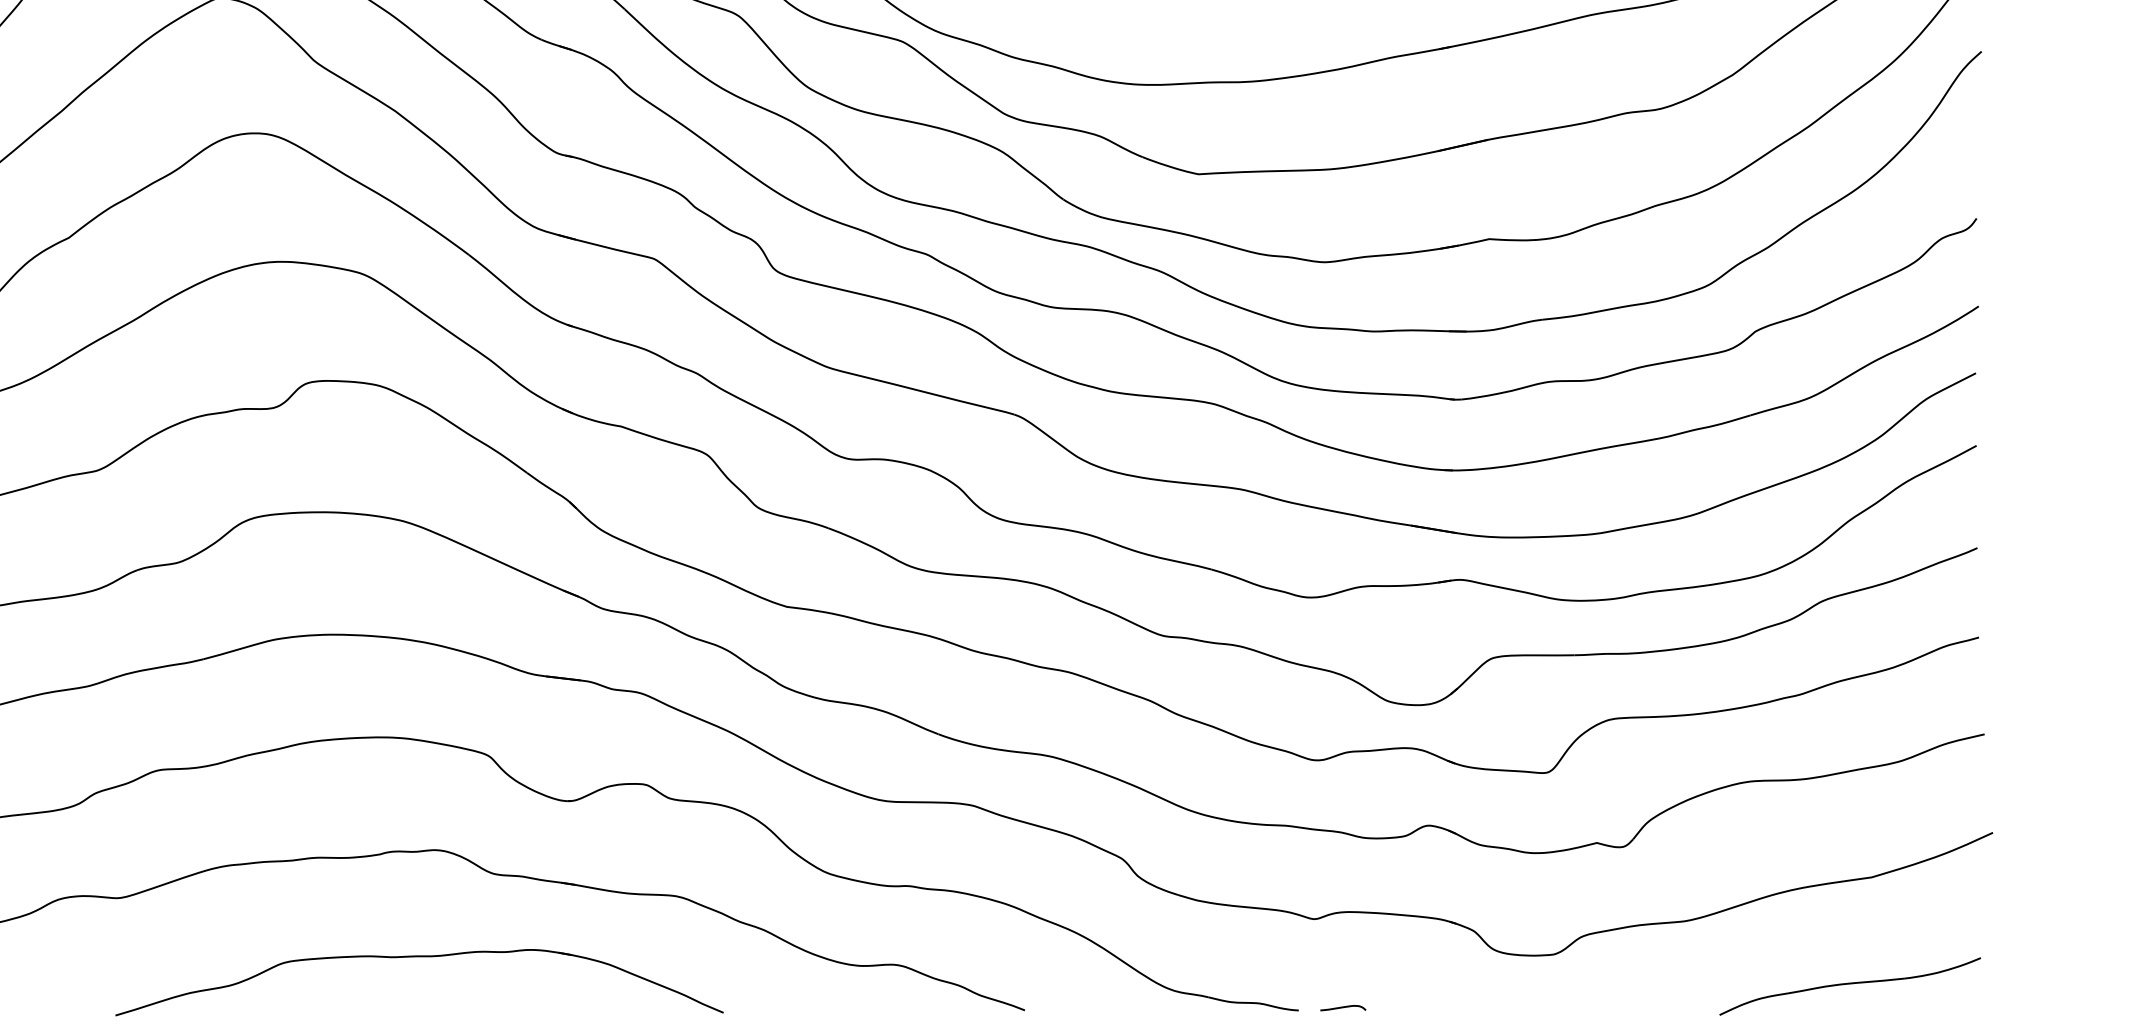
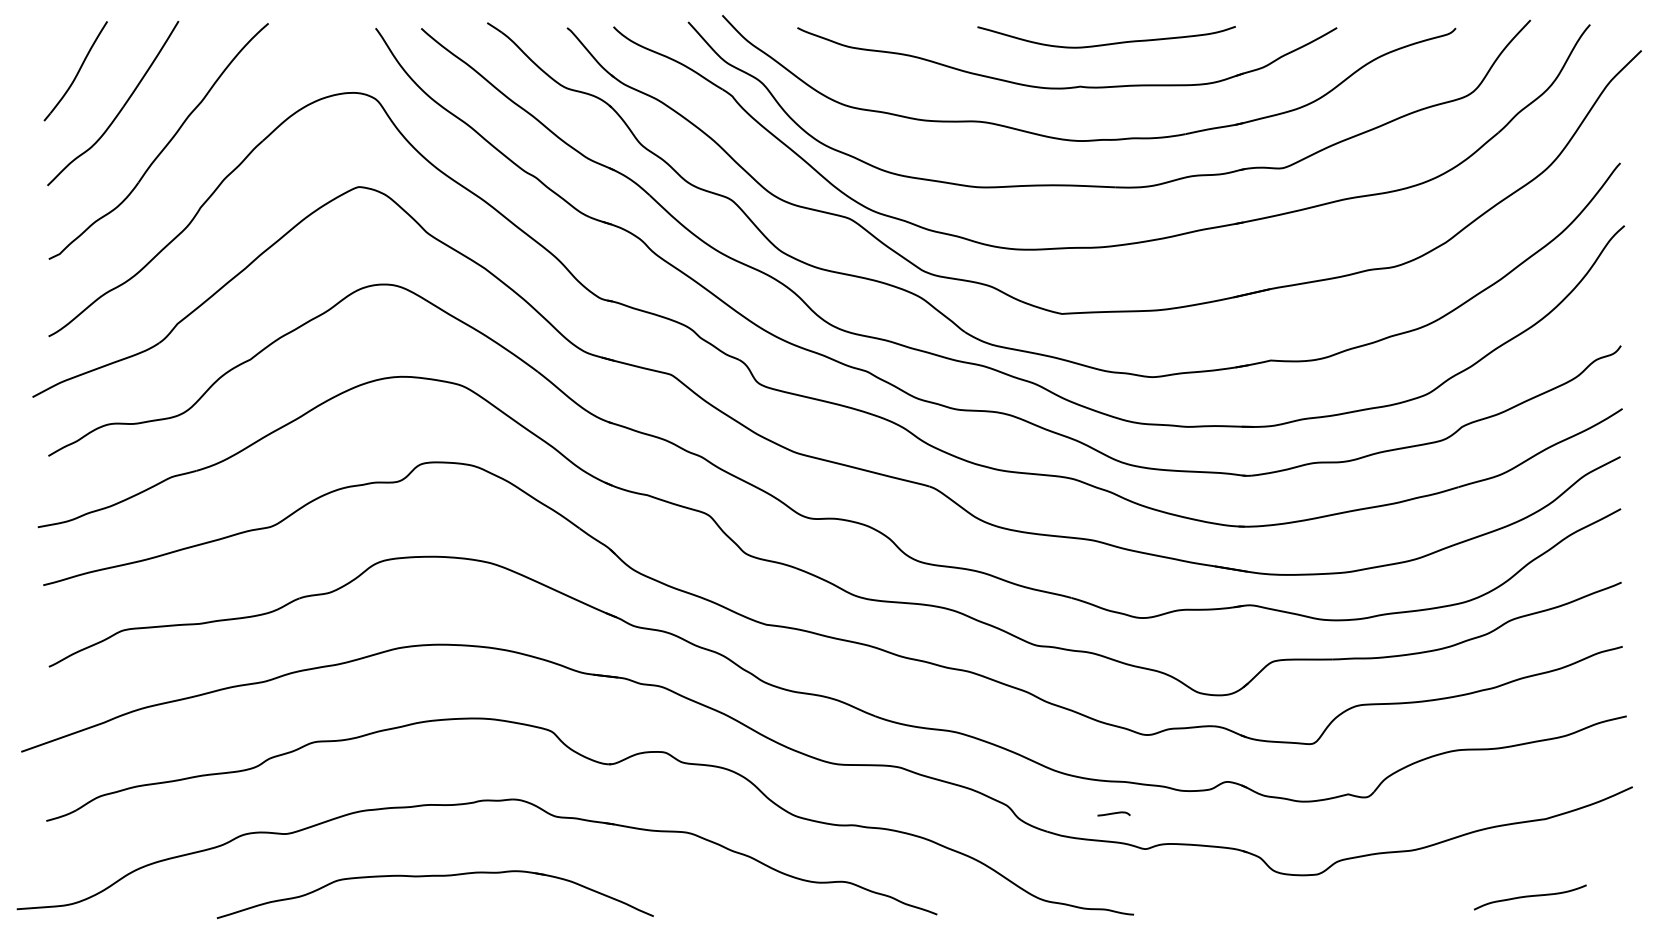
part: (418, 957) -> (434, 876), moved
part: (1850, 986) -> (1530, 897), size x0.6
curve: (1342, 1007) -> (1113, 813), moved

